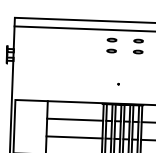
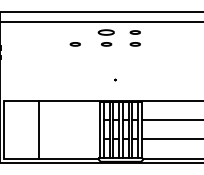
part: (112, 40) -> (106, 32), size x1.6
part: (82, 50) -> (74, 44), added
line: (74, 120) -> (69, 120), removed
line: (74, 137) -> (69, 139), removed

